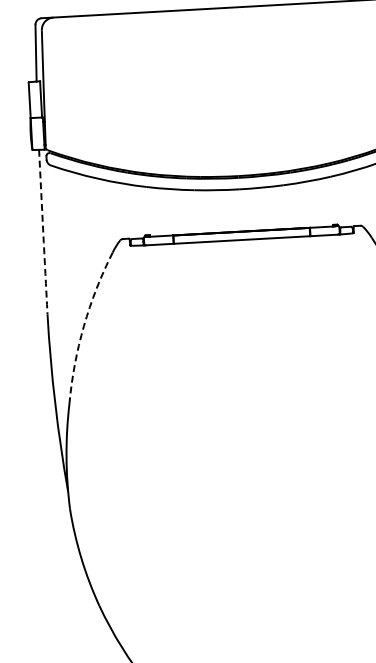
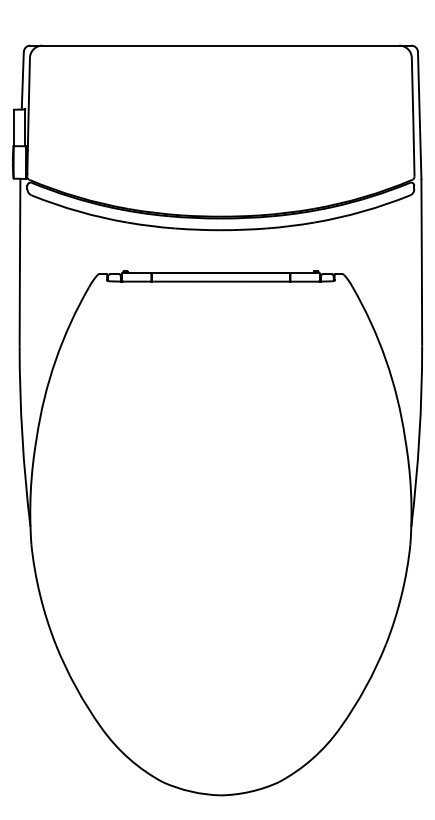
arc: (42, 232) -> (19, 262), dashed -> solid
arc: (83, 326) -> (55, 360), dashed -> solid

